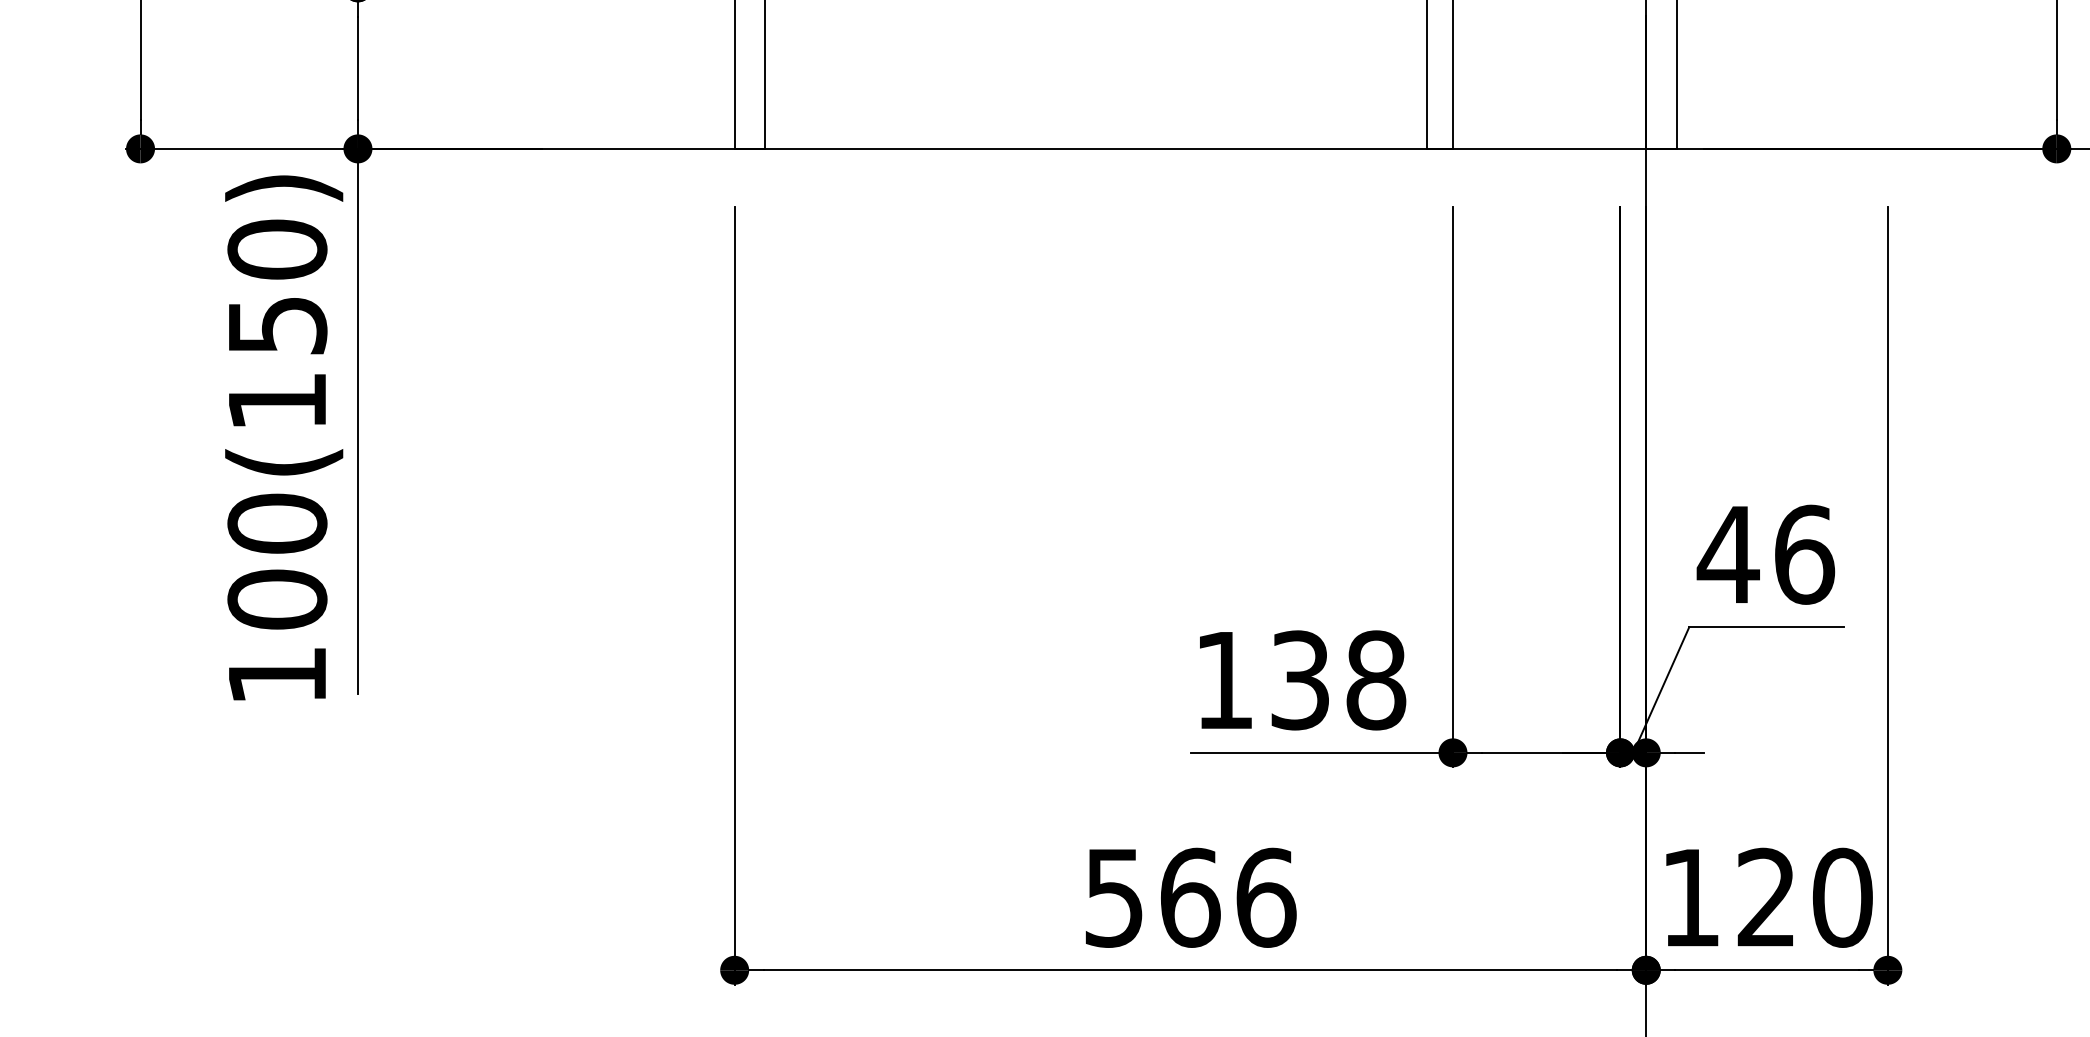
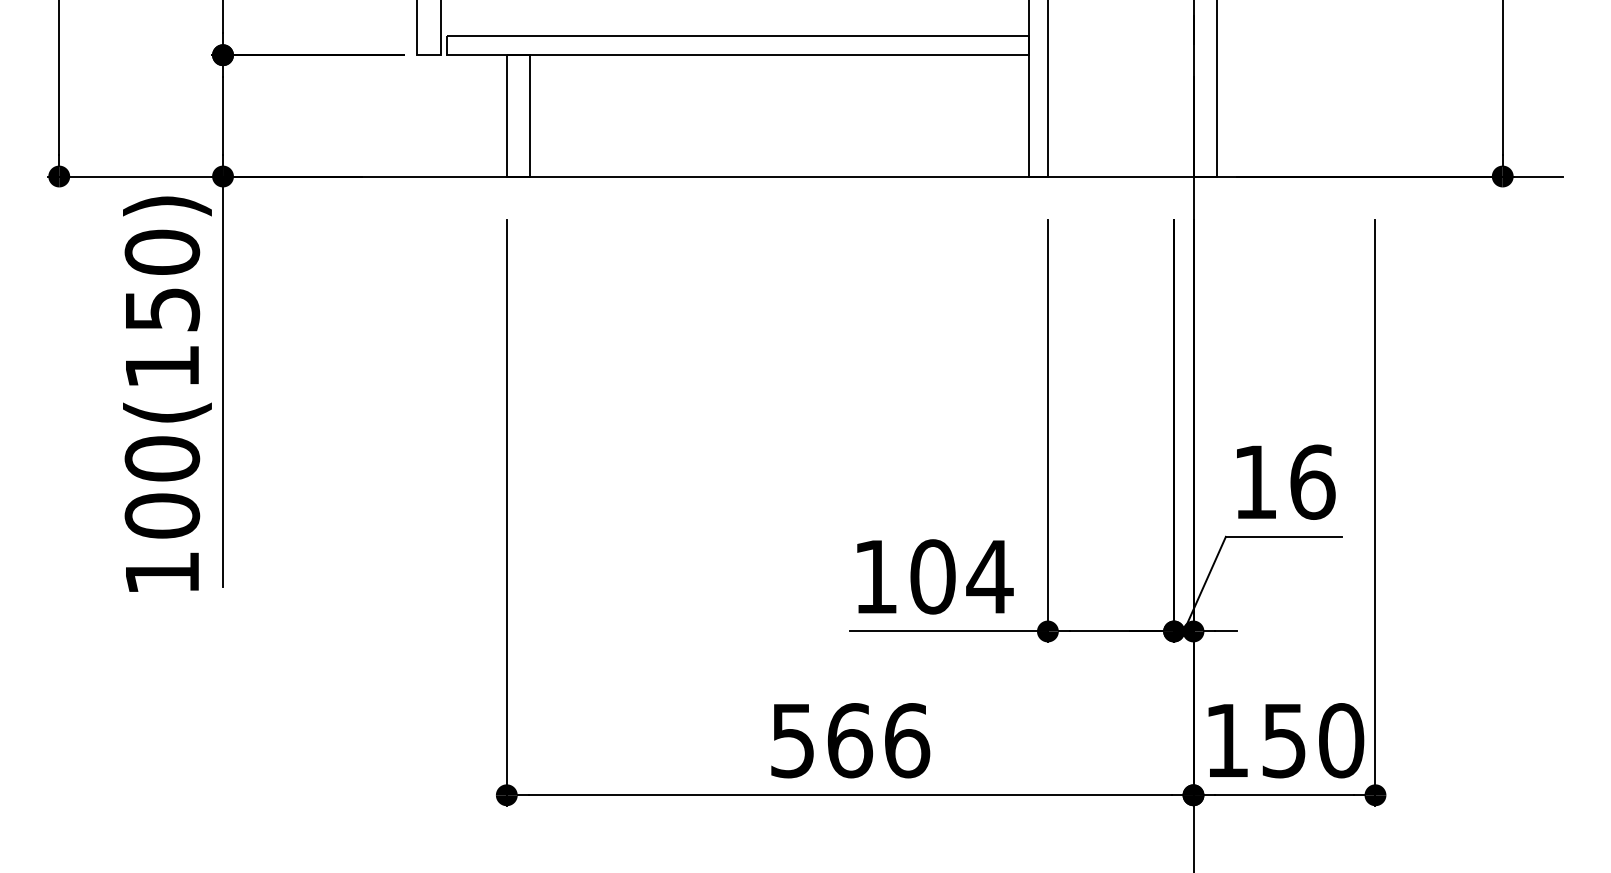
text: (1728, 553) -> (1255, 481), 46 -> 16
text: (1338, 679) -> (961, 576), 138 -> 104
text: (1765, 897) -> (1283, 740), 120 -> 150

